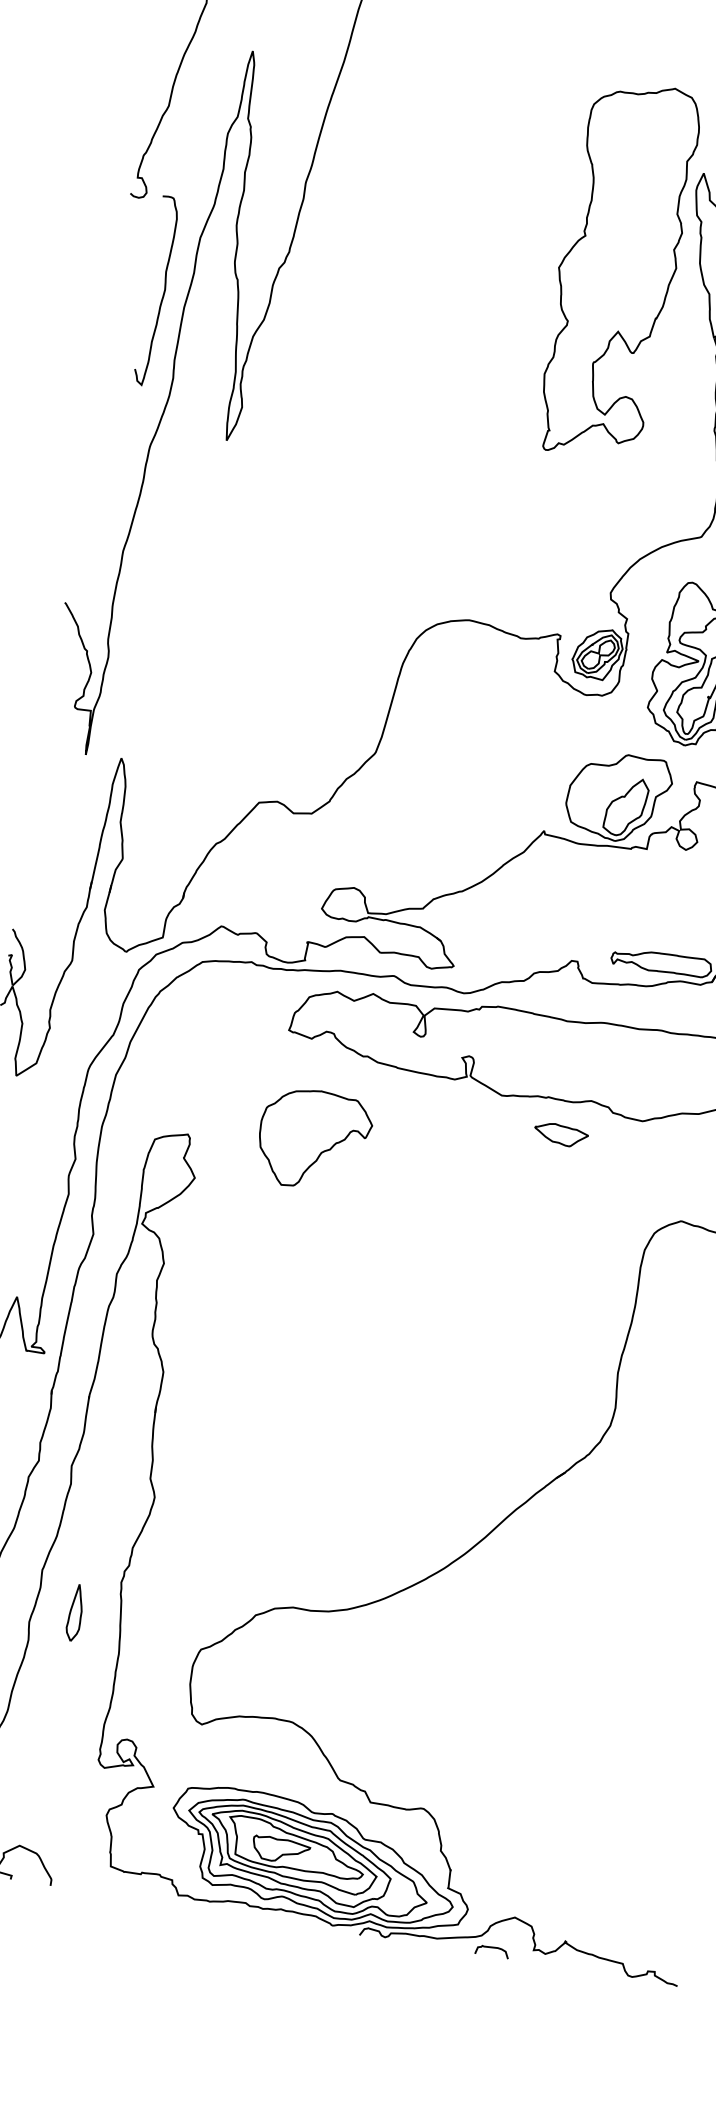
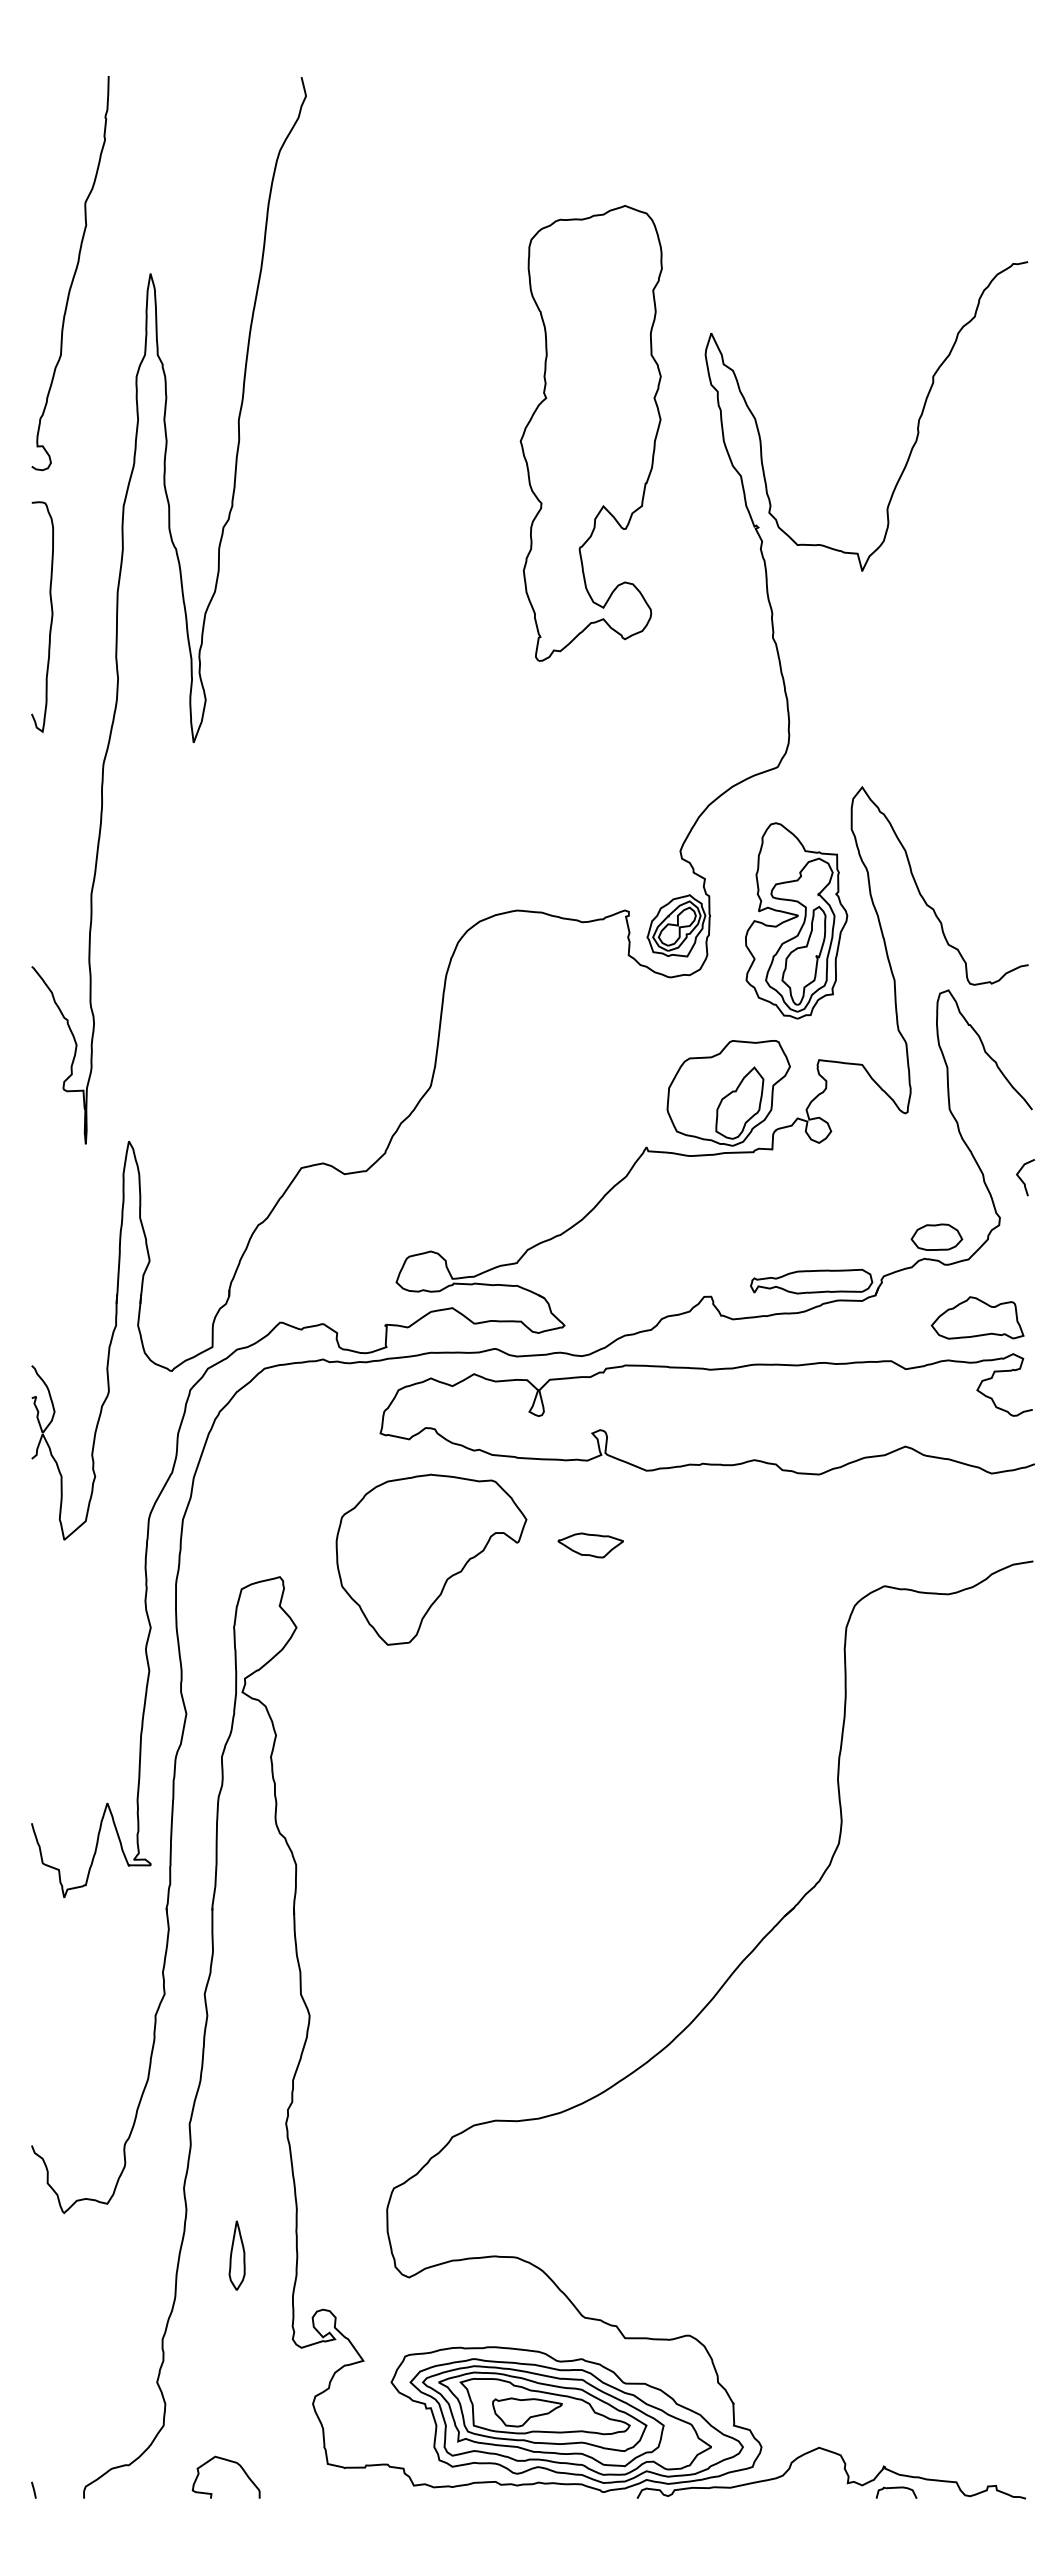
part: (617, 270) -> (590, 433), moved
curve: (163, 291) -> (51, 616), moved
part: (560, 1135) -> (590, 1545), moved
part: (314, 1139) -> (431, 1559), size x1.43
part: (74, 1612) -> (236, 2255), moved
curve: (492, 1948) -> (896, 2488), moved

